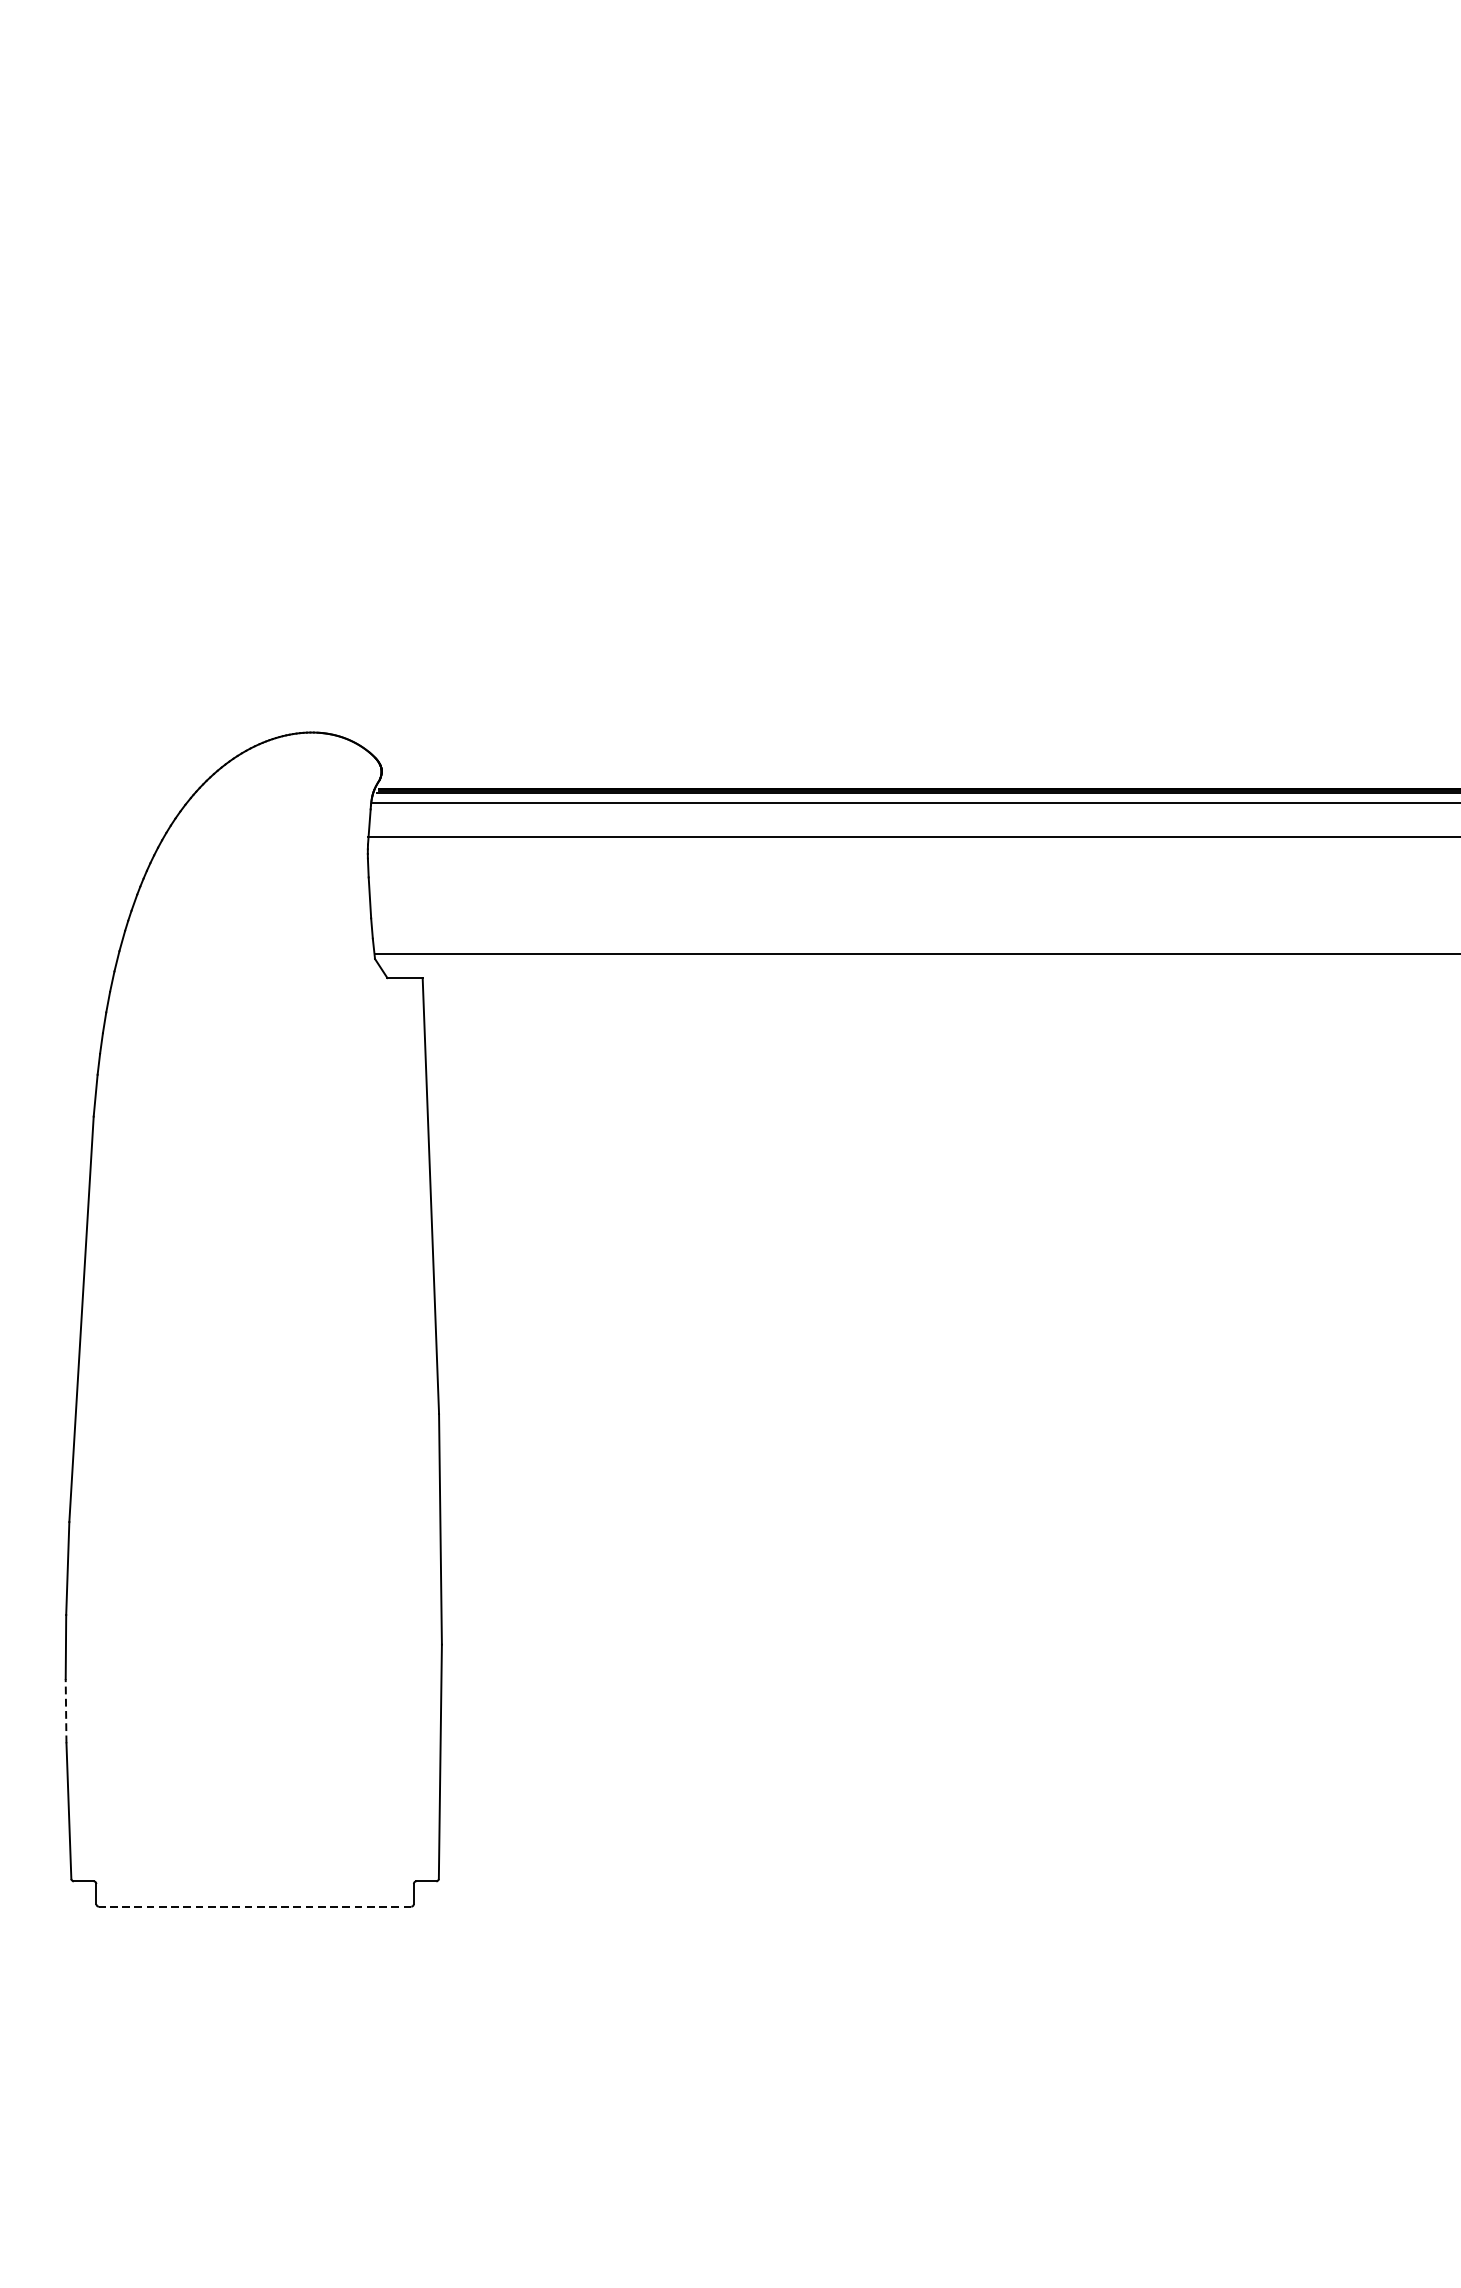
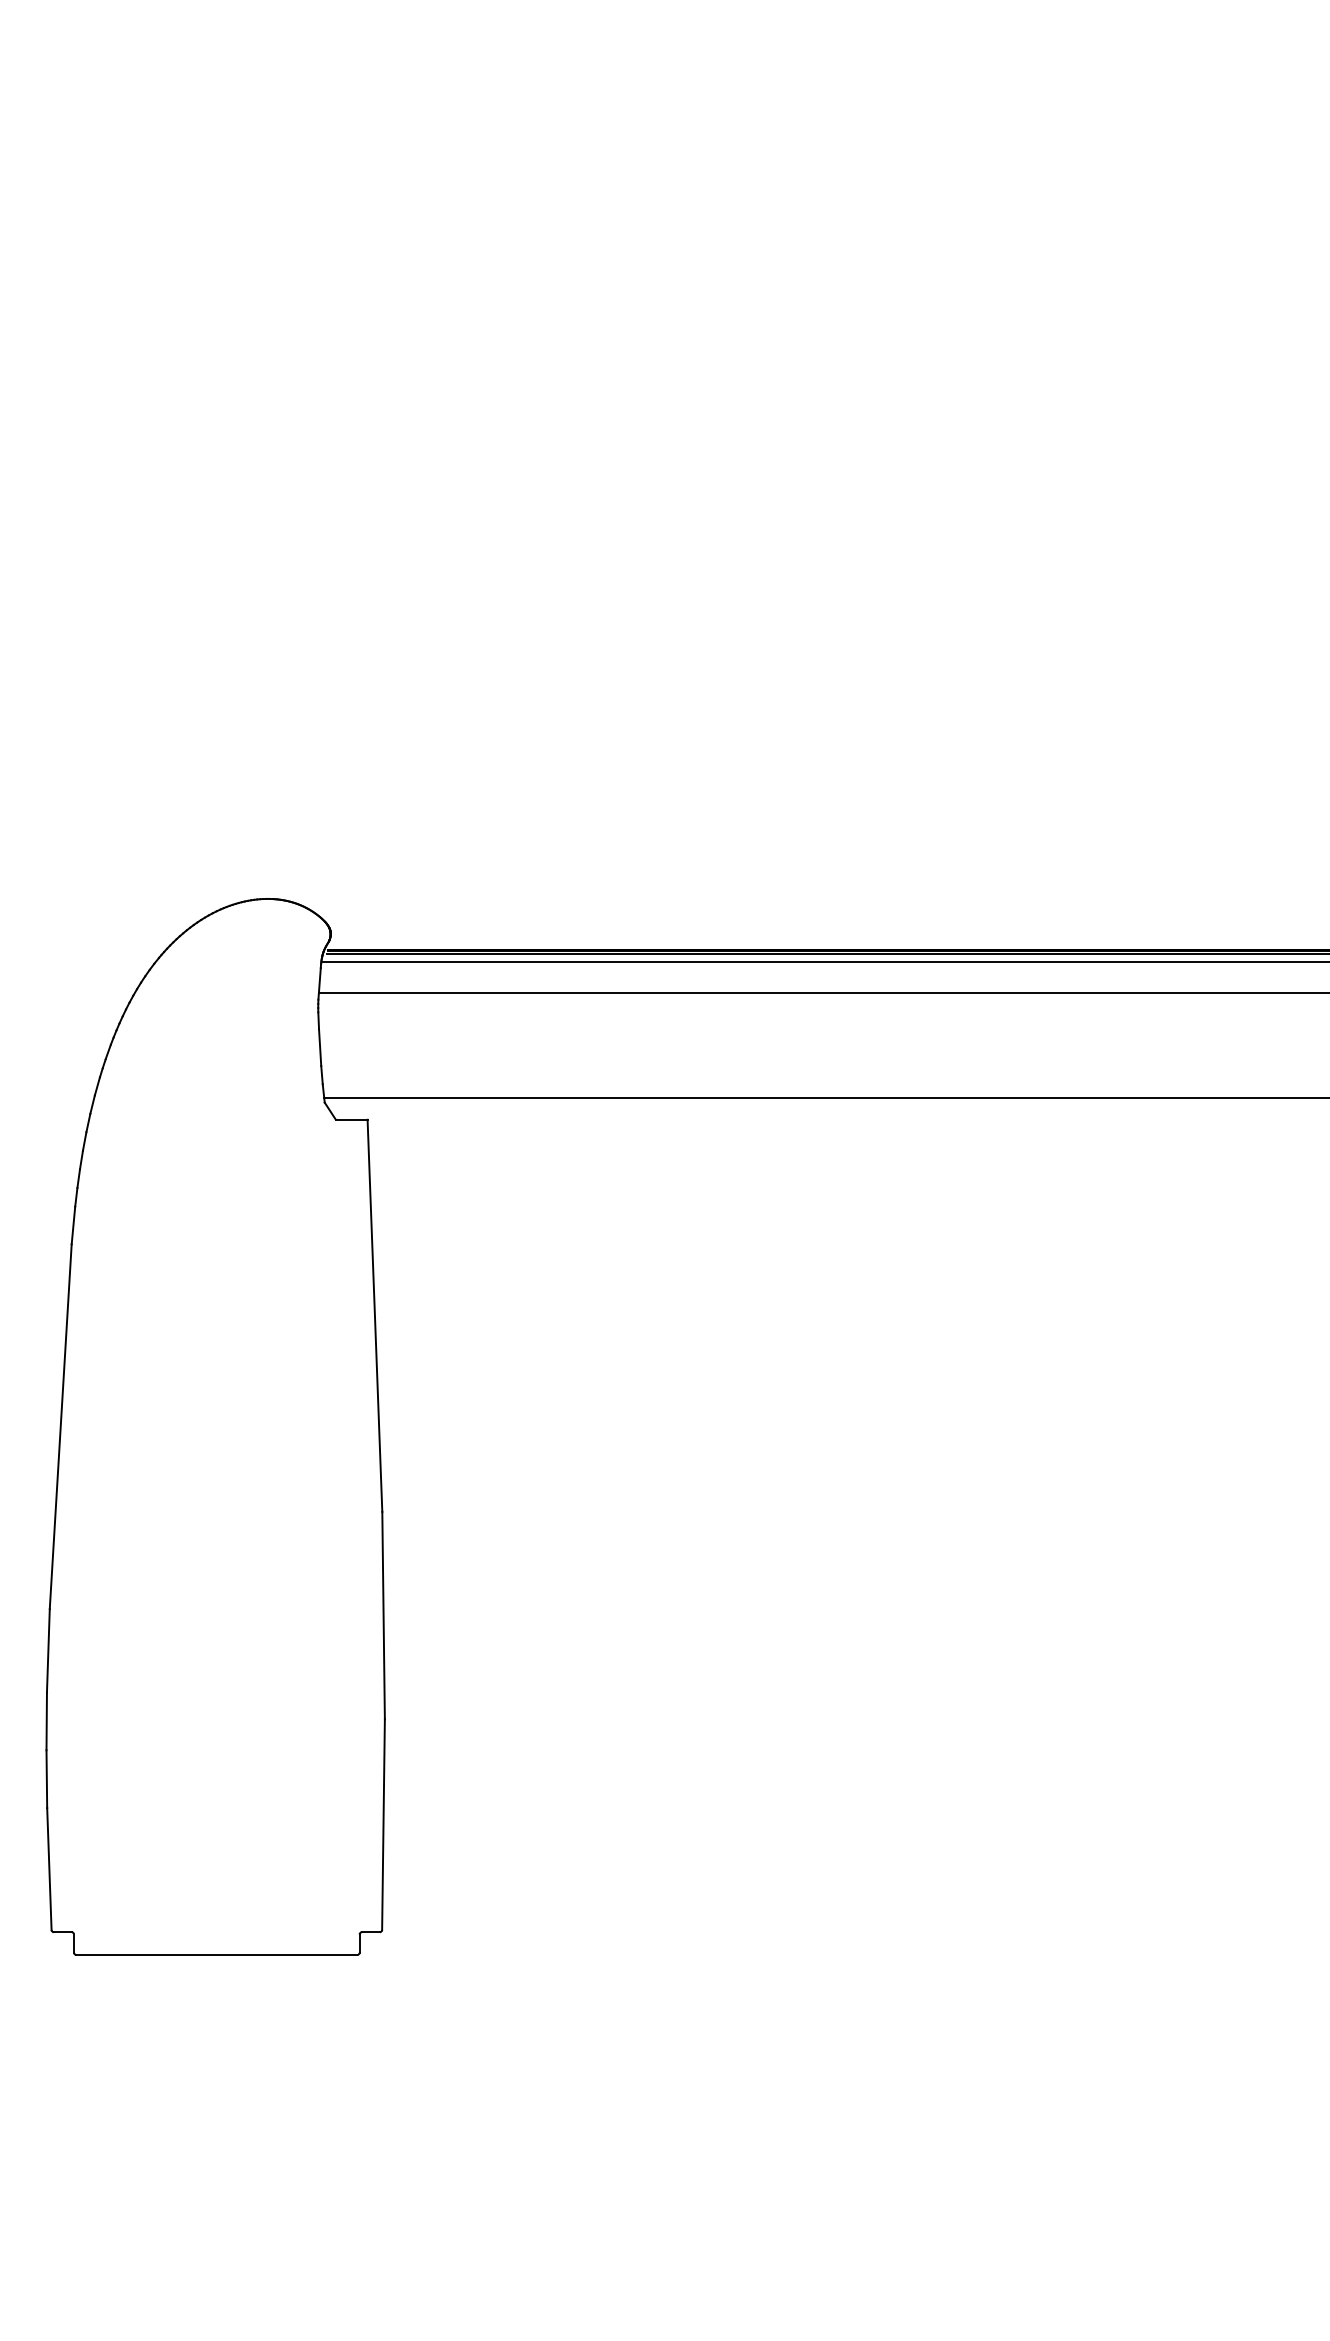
line: (65, 1711) -> (46, 1779), dashed -> solid
line: (254, 1907) -> (216, 1955), dashed -> solid

